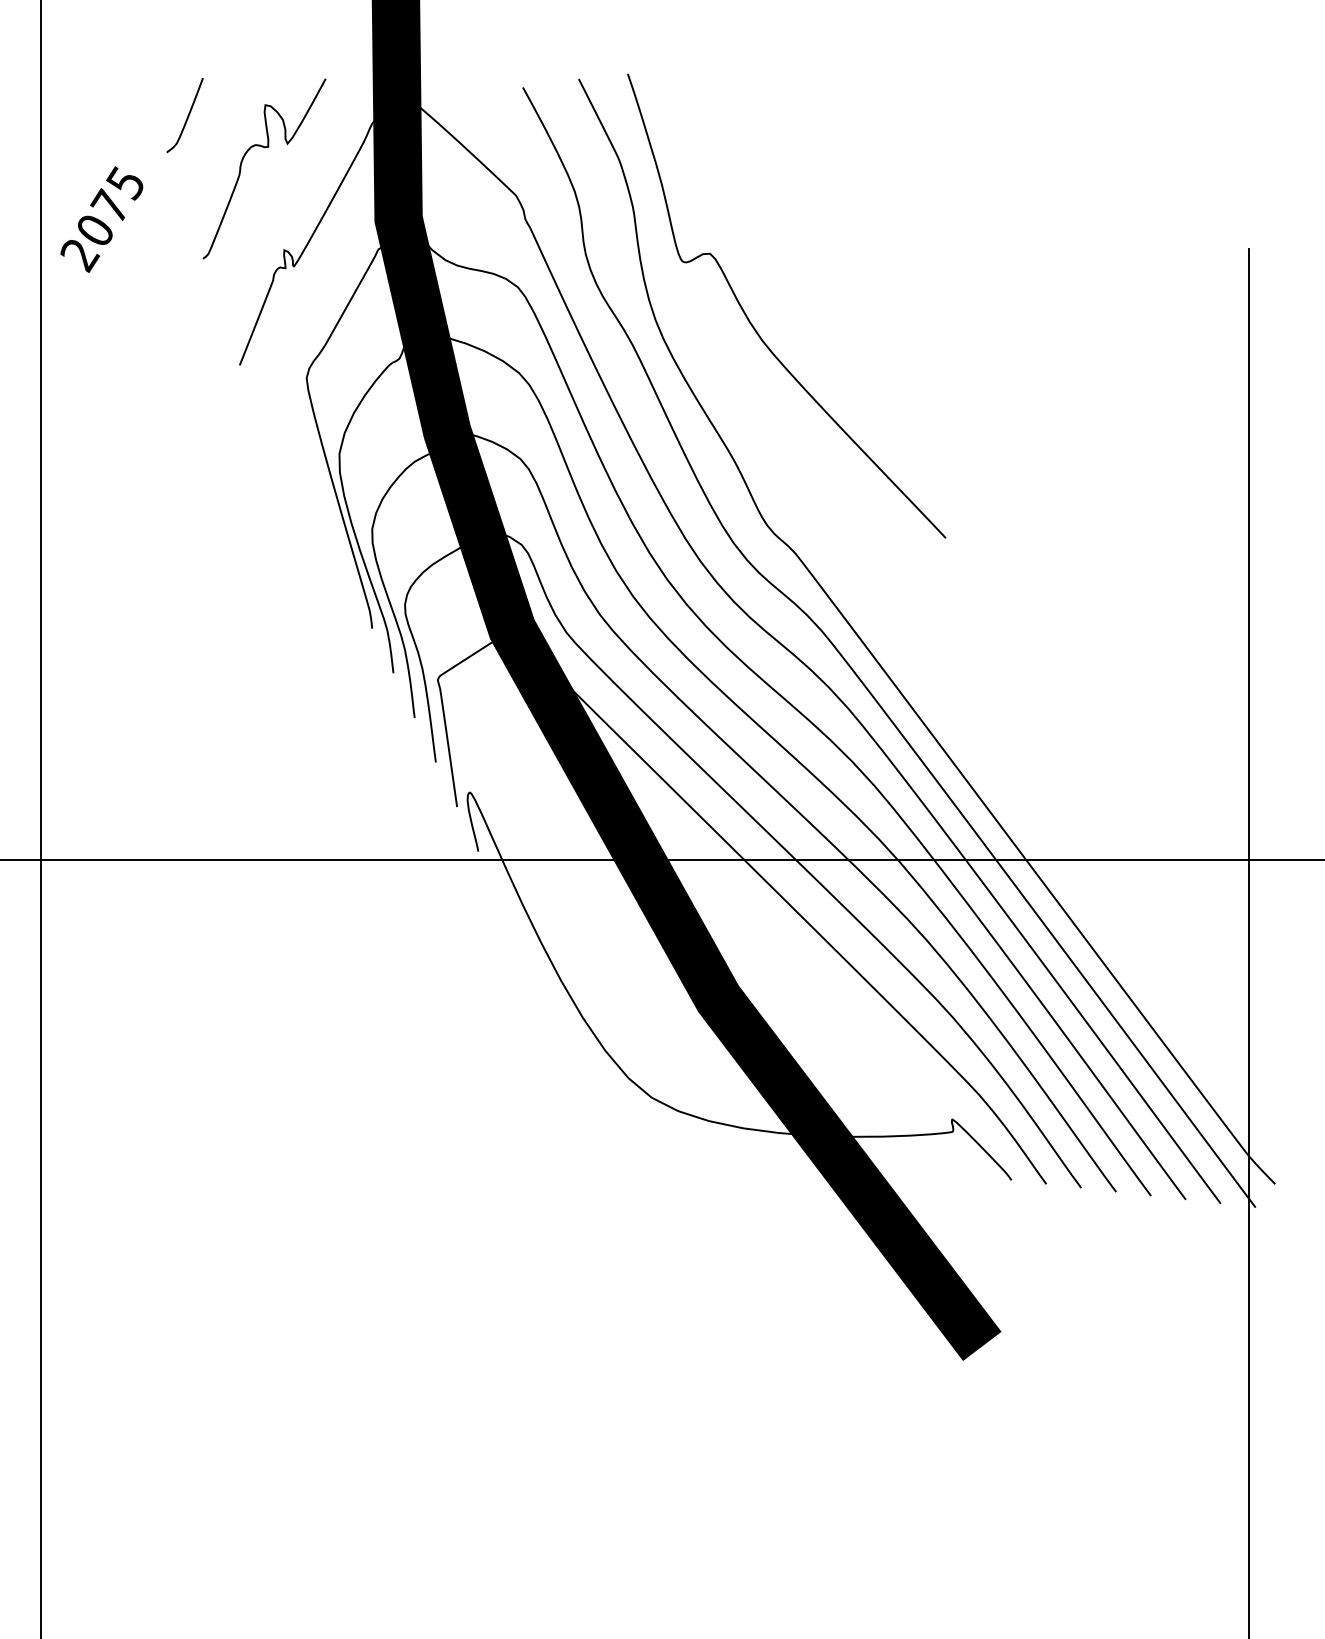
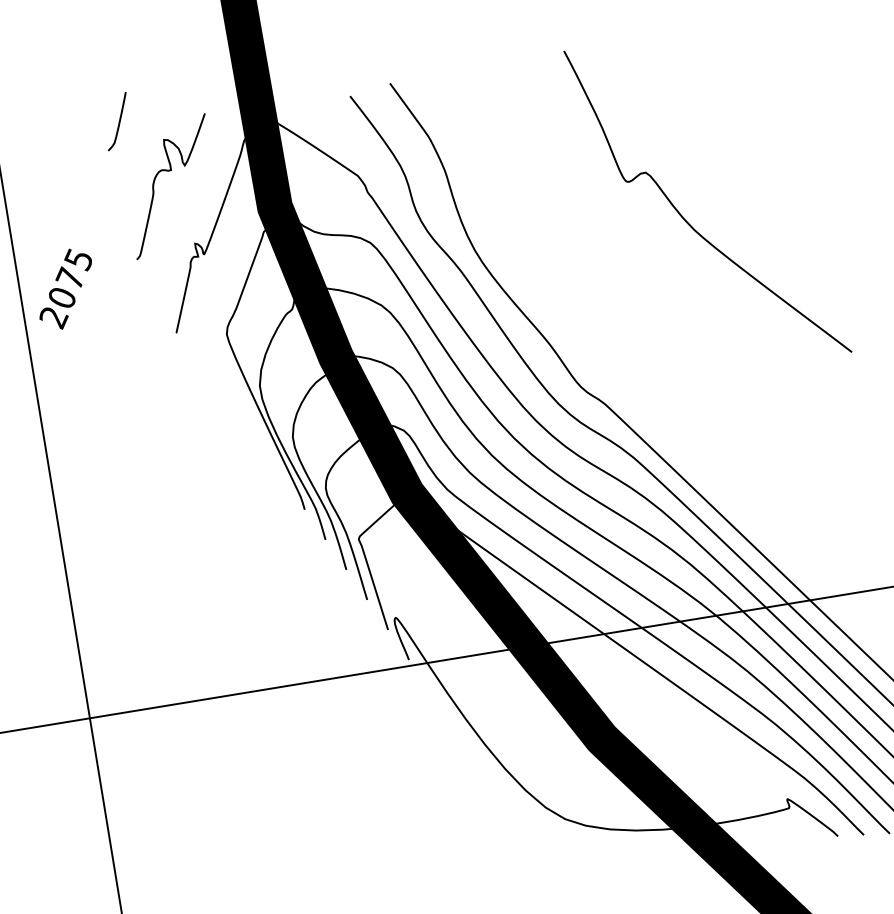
curve: (187, 115) -> (118, 121), moved
text: (101, 219) -> (65, 289), moved
curve: (753, 325) -> (685, 219), moved

